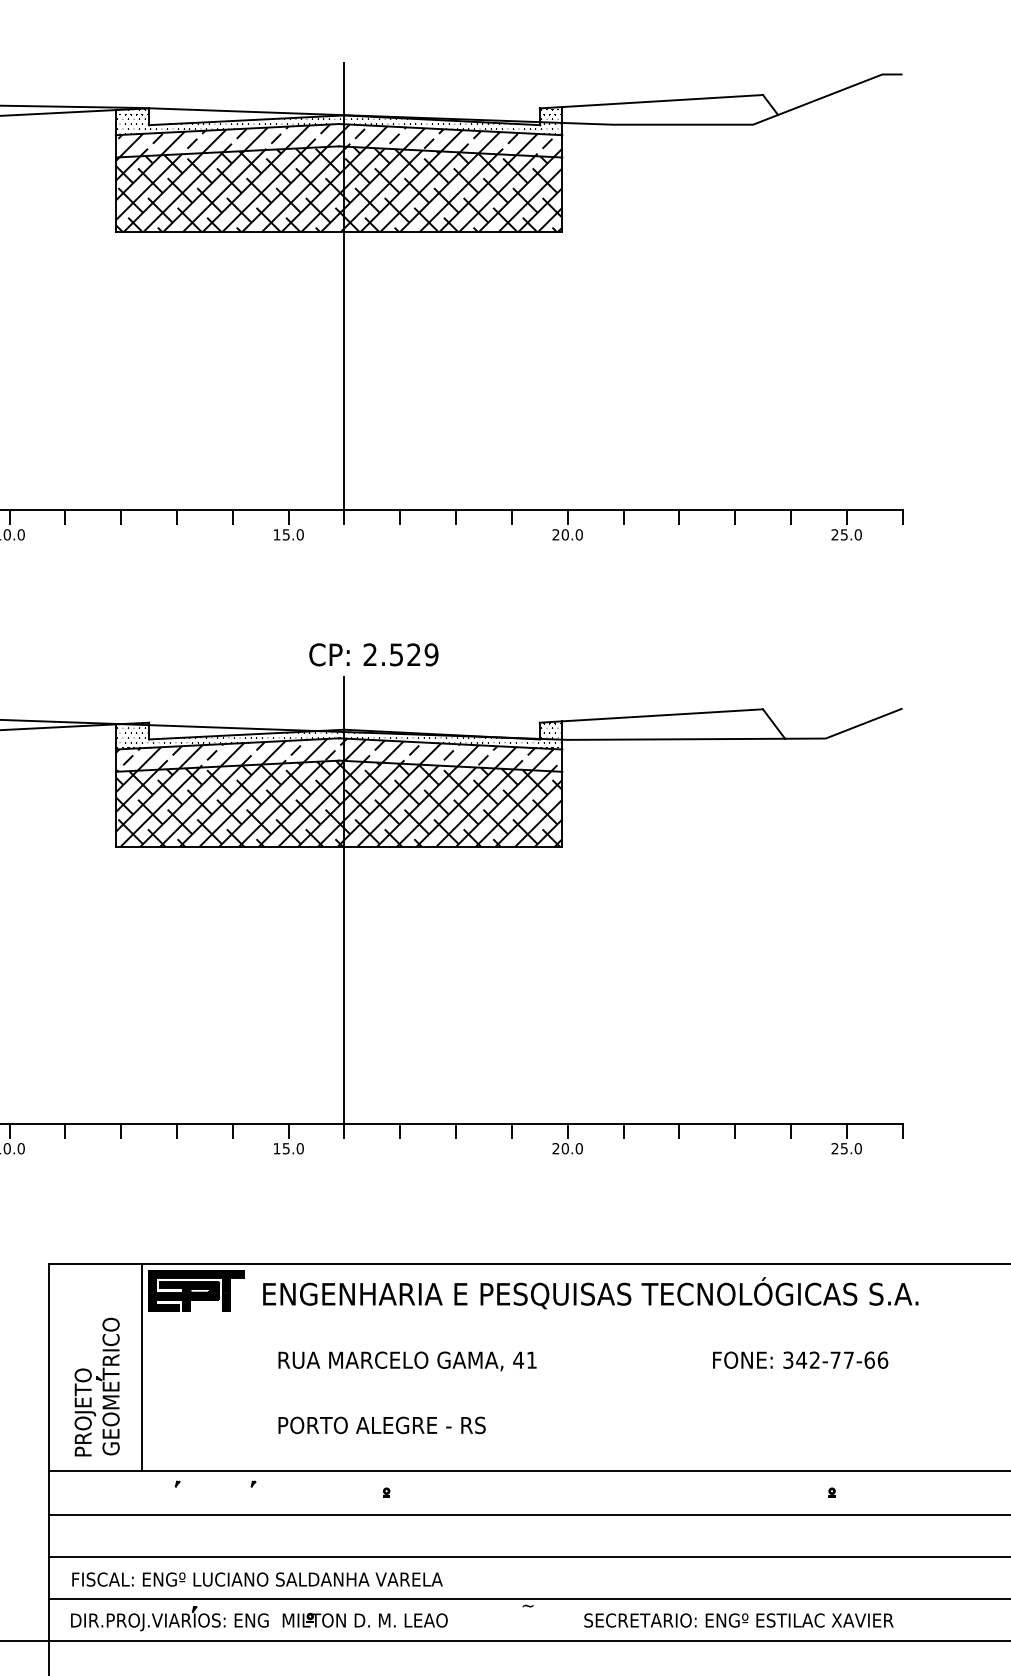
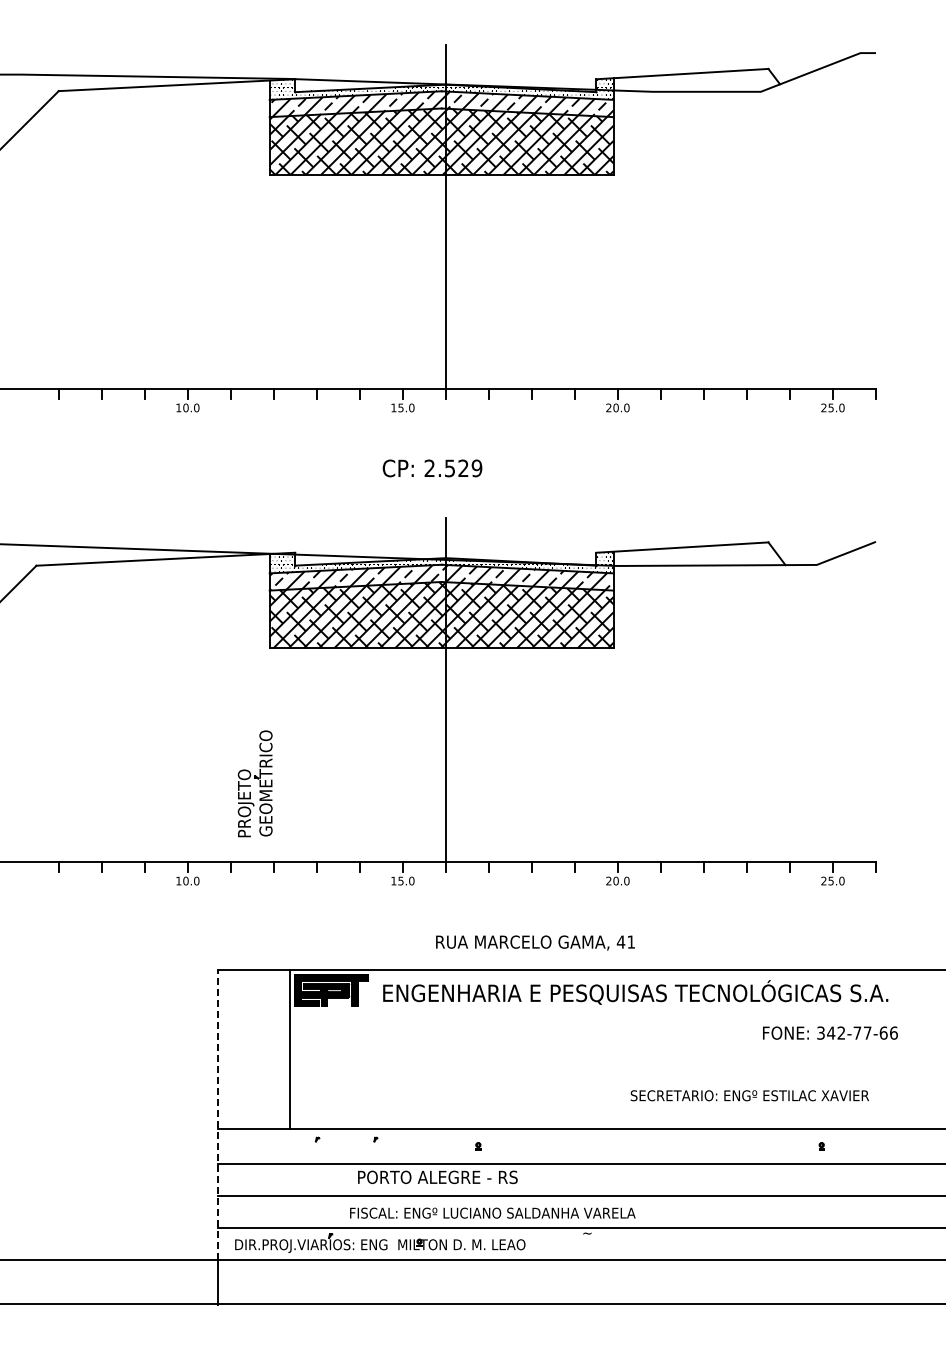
text: (373, 654) -> (432, 468), moved
text: (800, 1359) -> (830, 1032), moved
text: (407, 1360) -> (535, 942), moved
part: (96, 1386) -> (254, 783), moved
text: (381, 1425) -> (437, 1177), moved
line: (49, 1451) -> (218, 1114), solid -> dashed
text: (257, 1578) -> (492, 1212), moved
text: (738, 1620) -> (749, 1095), moved

